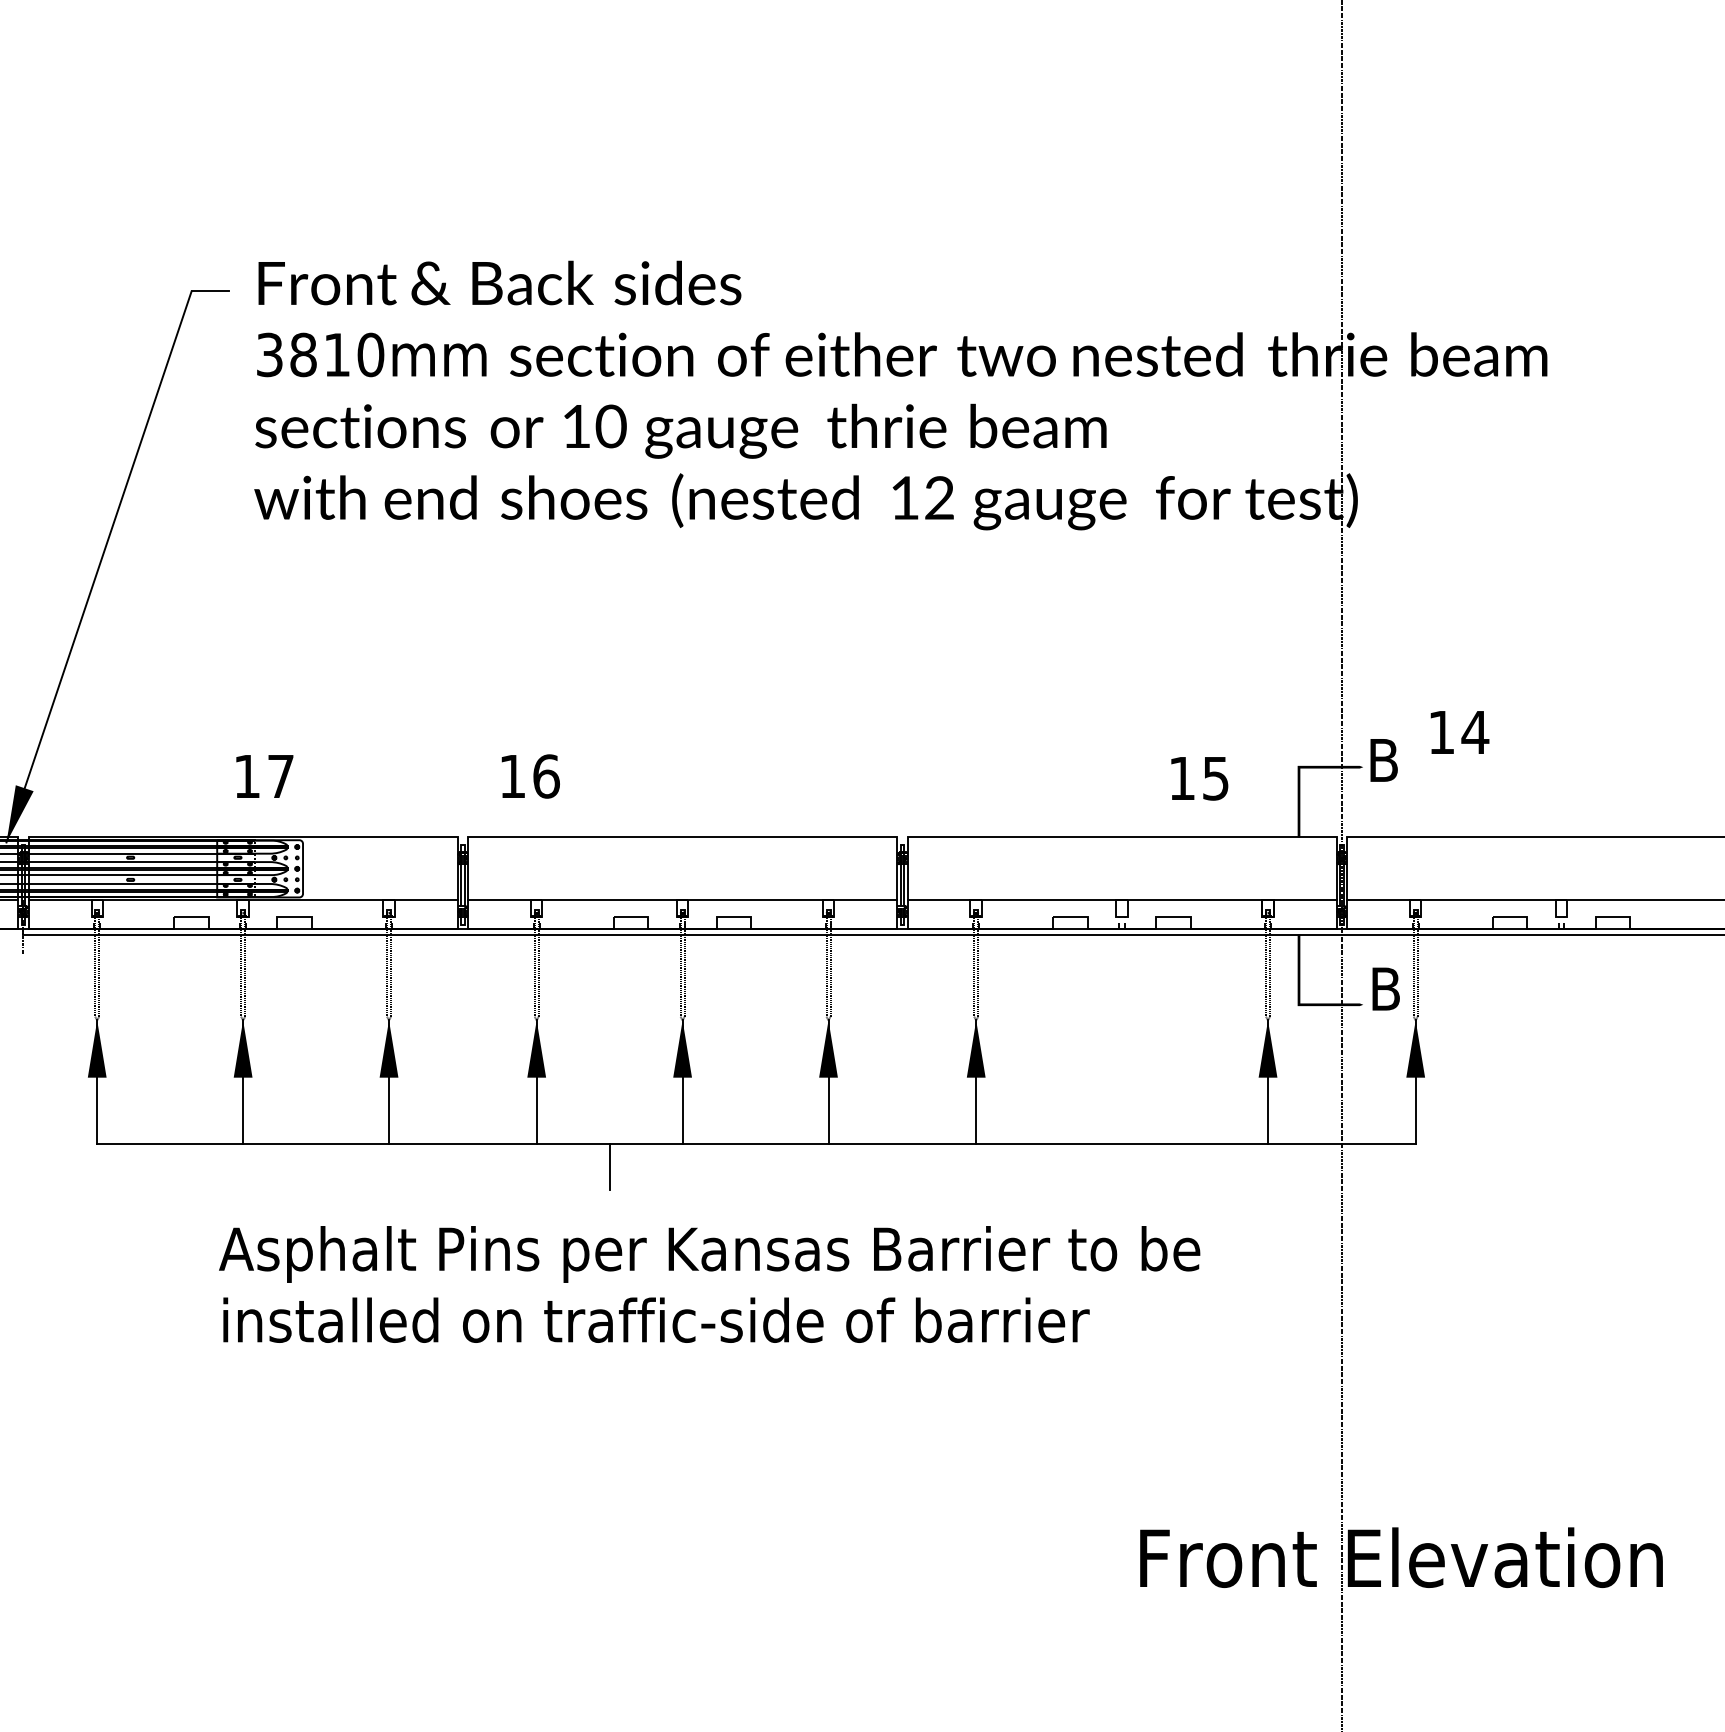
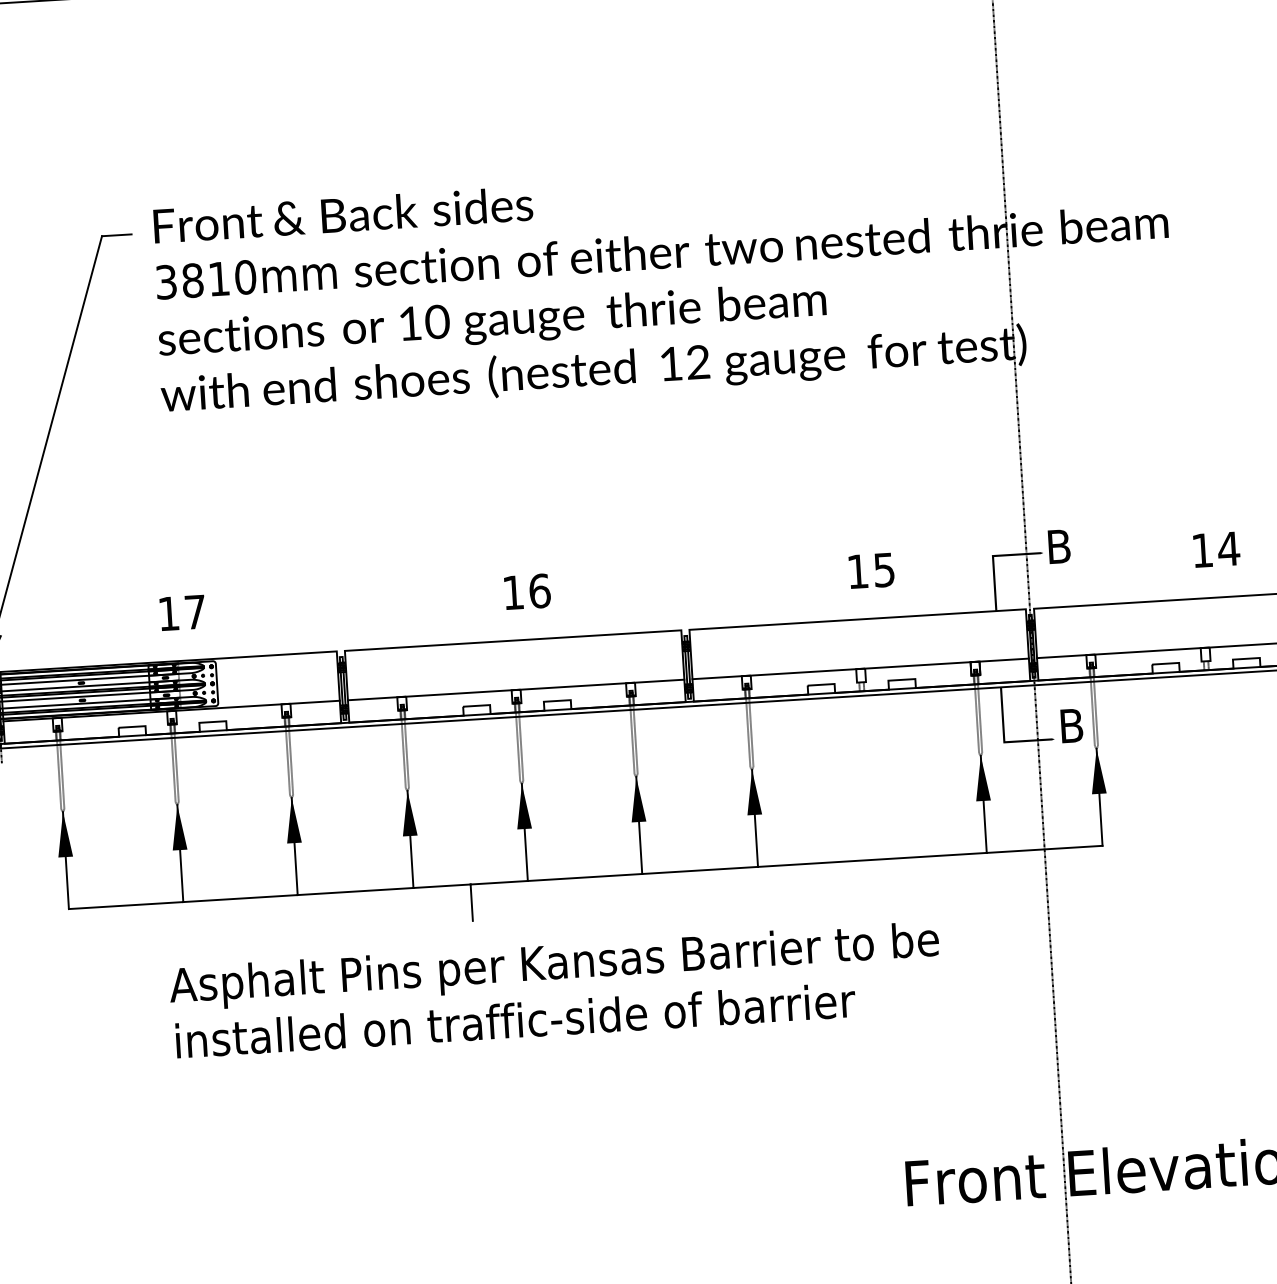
text: (1459, 732) -> (1216, 549), moved
text: (530, 776) -> (527, 591), moved
text: (1199, 778) -> (871, 570), moved

